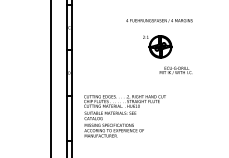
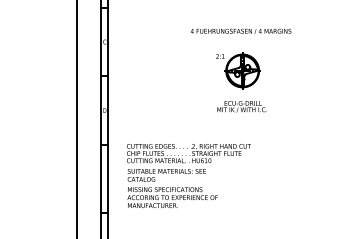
text: (175, 70) -> (241, 106), moved

